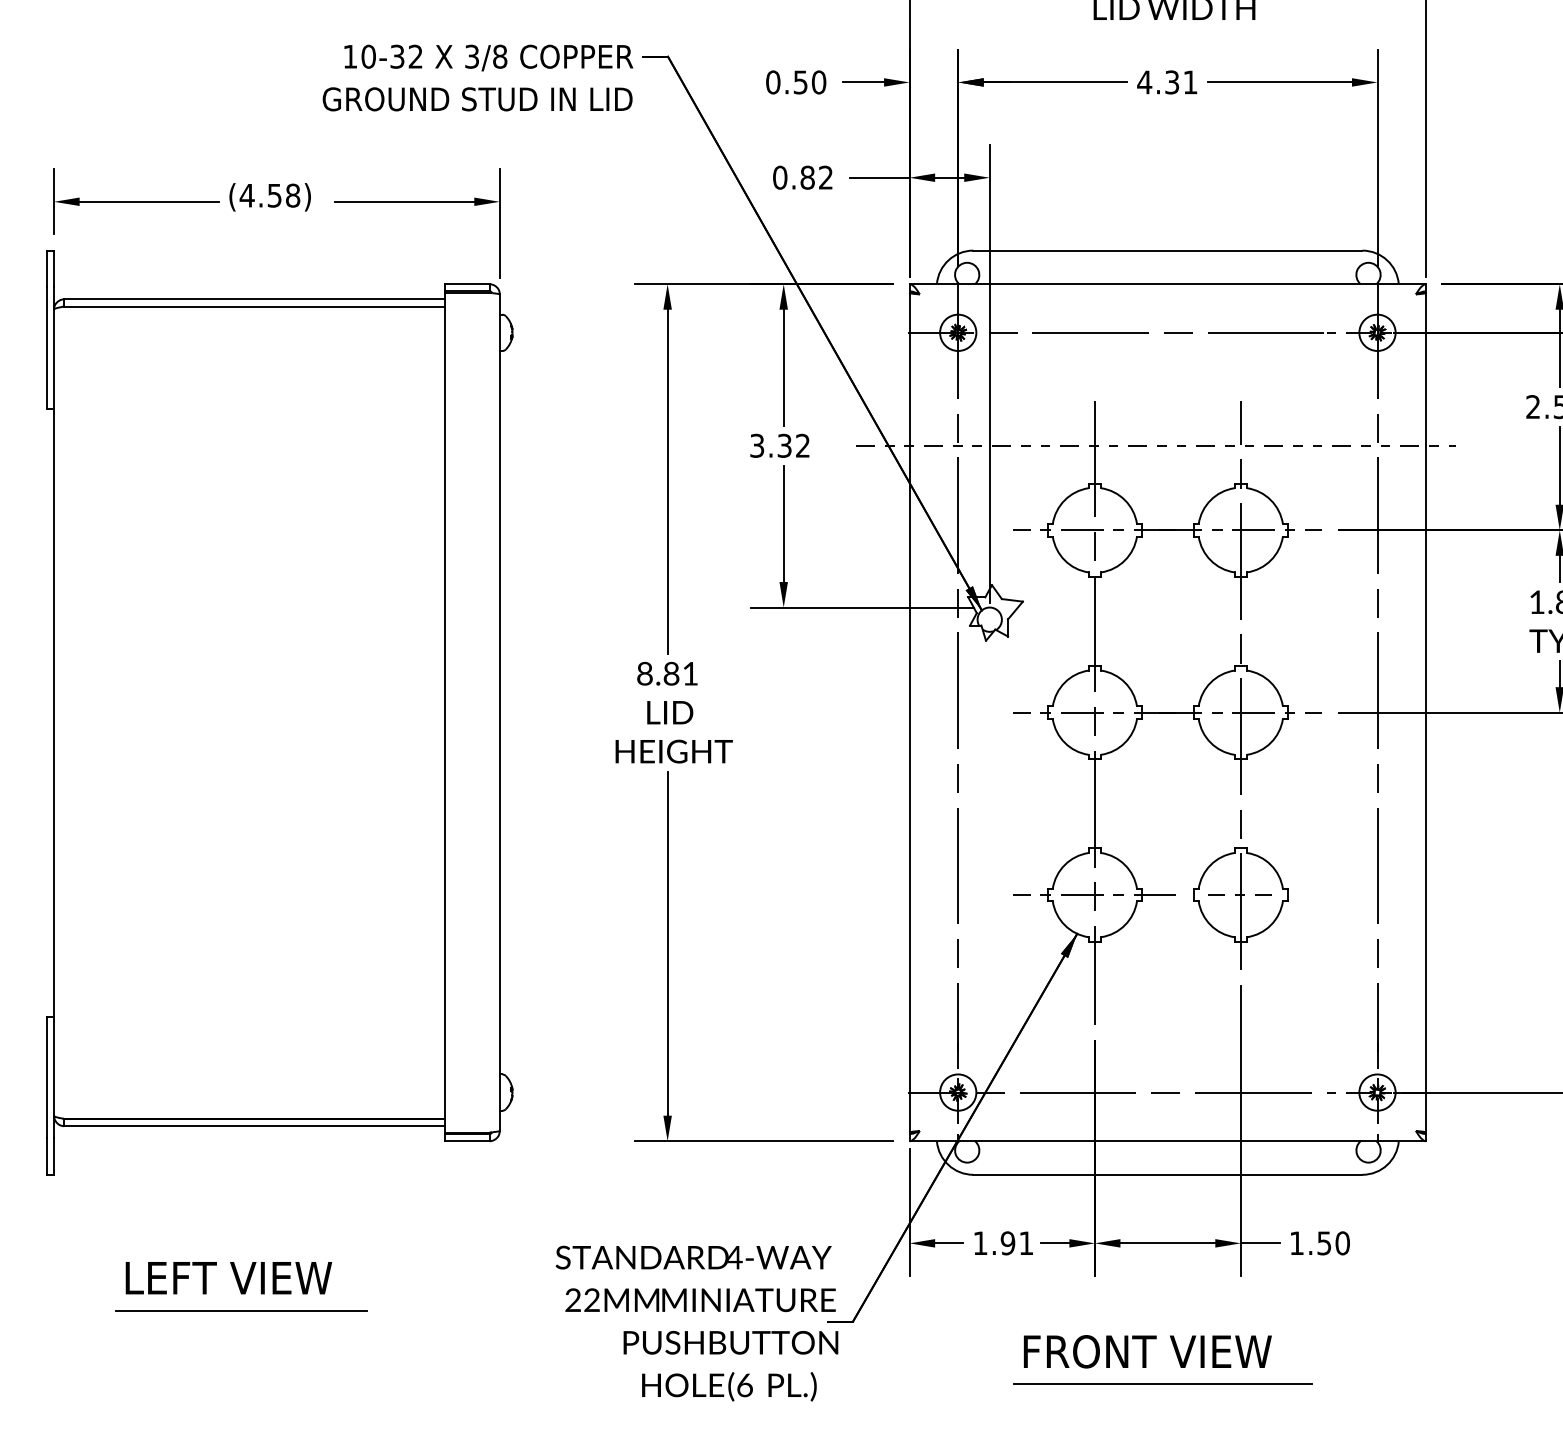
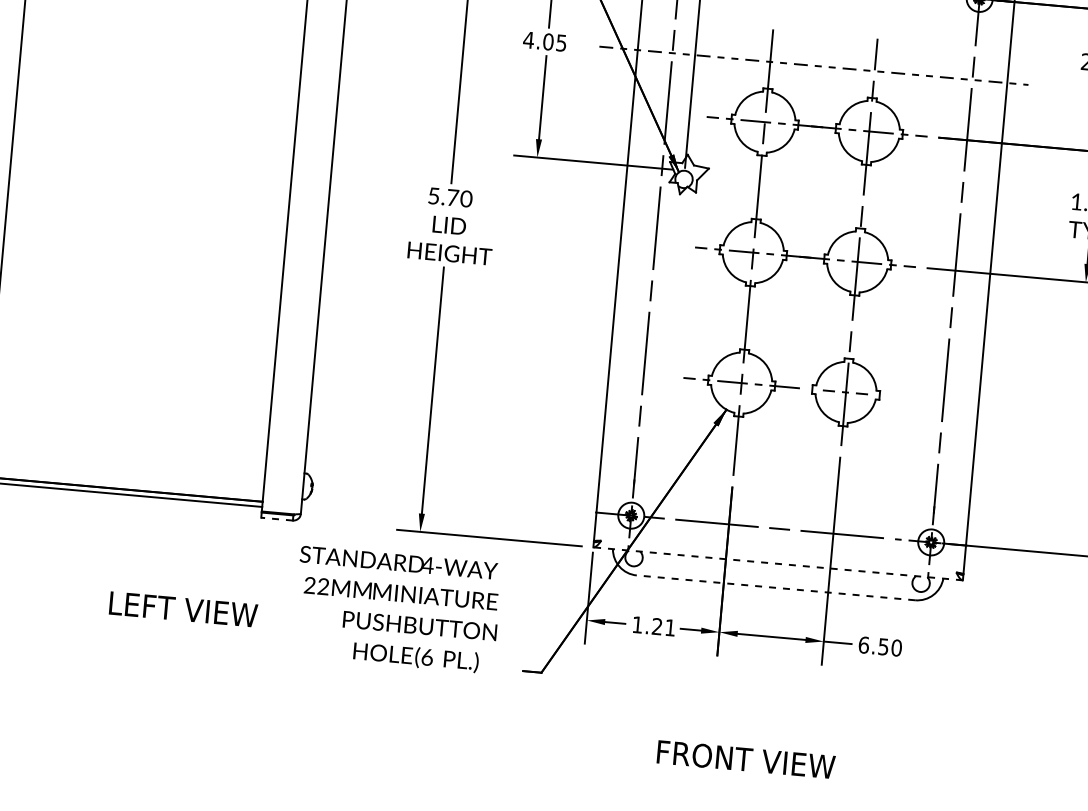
text: (779, 445) -> (544, 41), 3.32 -> 4.05
text: (667, 673) -> (450, 197), 8.81 -> 5.70
line: (466, 1141) -> (276, 519), solid -> dashed
line: (1167, 1141) -> (777, 564), solid -> dashed
line: (1167, 1174) -> (775, 587), solid -> dashed
text: (1007, 1243) -> (656, 626), 1.91 -> 1.21
text: (1296, 1243) -> (863, 645), 1.50 -> 6.50
text: (228, 1278) -> (183, 609), moved
line: (241, 1310) -> (104, 625), removed
text: (696, 1323) -> (396, 610), moved
text: (1147, 1351) -> (746, 759), moved
line: (1162, 1384) -> (758, 737), removed

